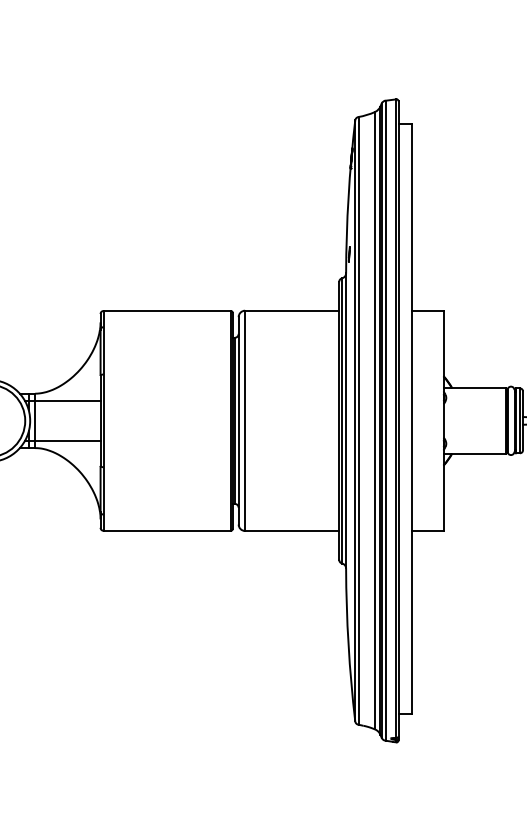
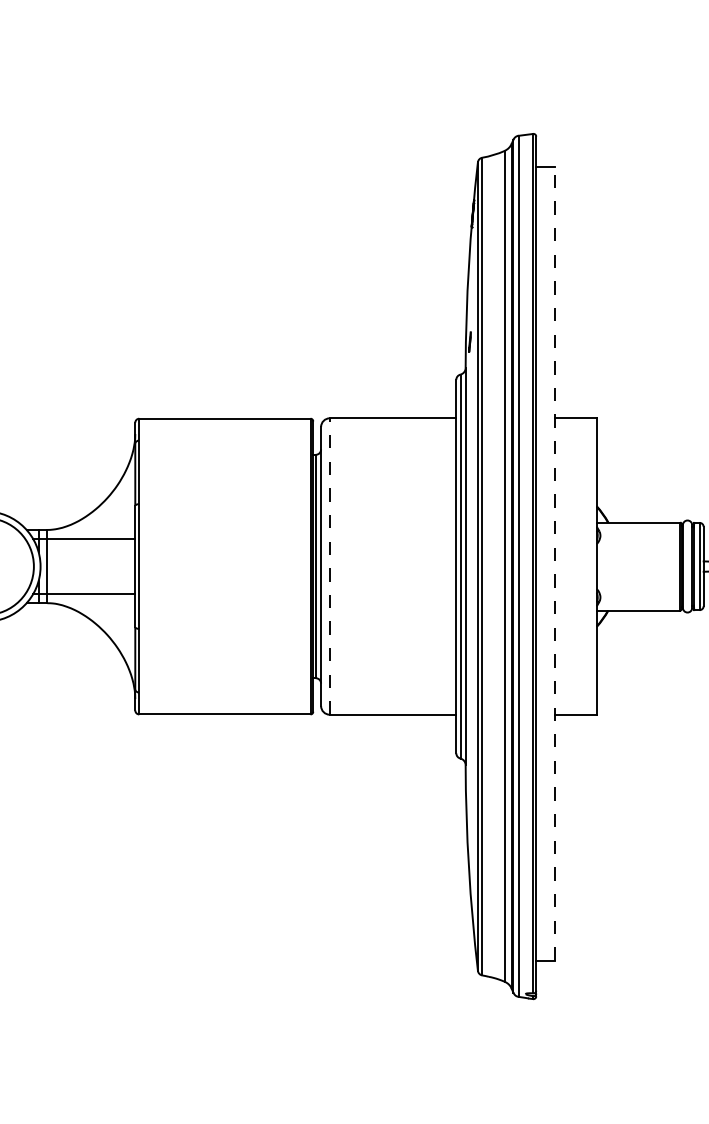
line: (412, 418) -> (554, 563), solid -> dashed
line: (245, 420) -> (330, 566), solid -> dashed

